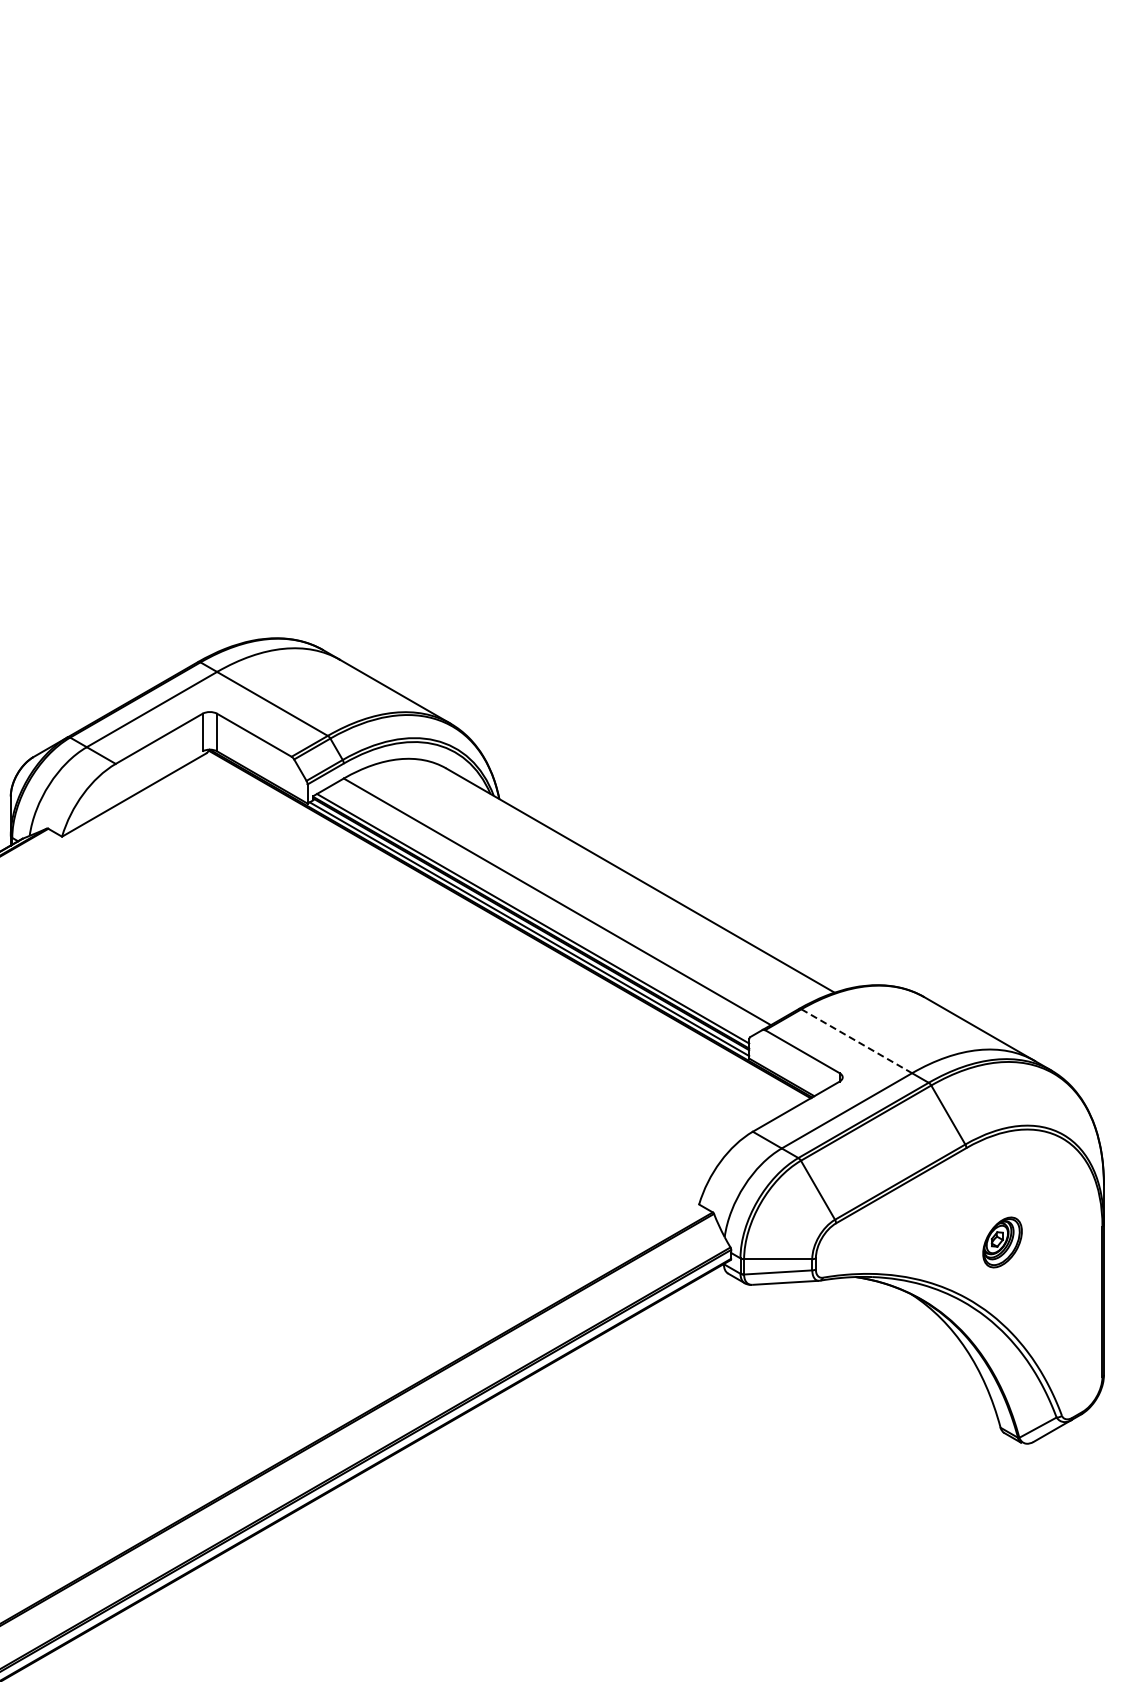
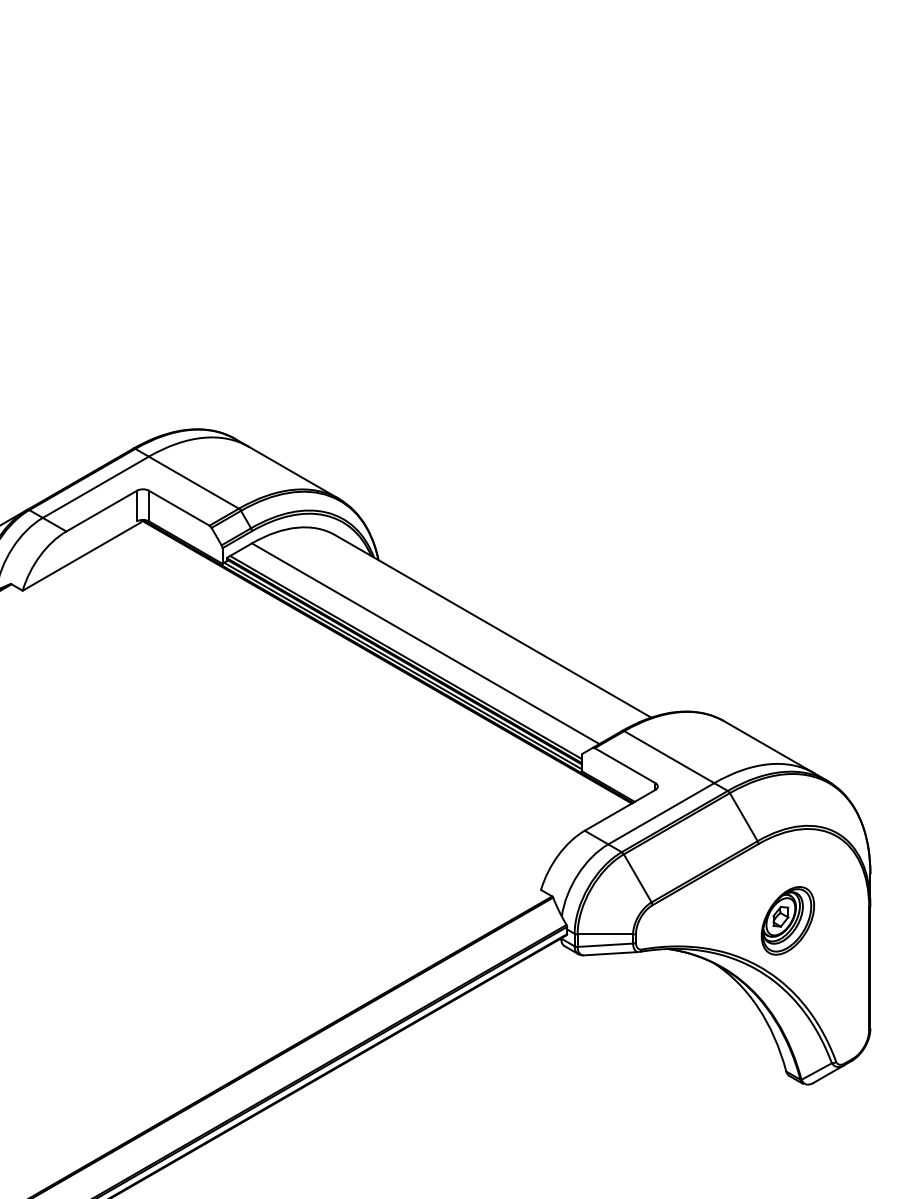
line: (856, 1041) -> (669, 757), dashed -> solid
part: (1002, 1242) -> (787, 920), size x1.67

